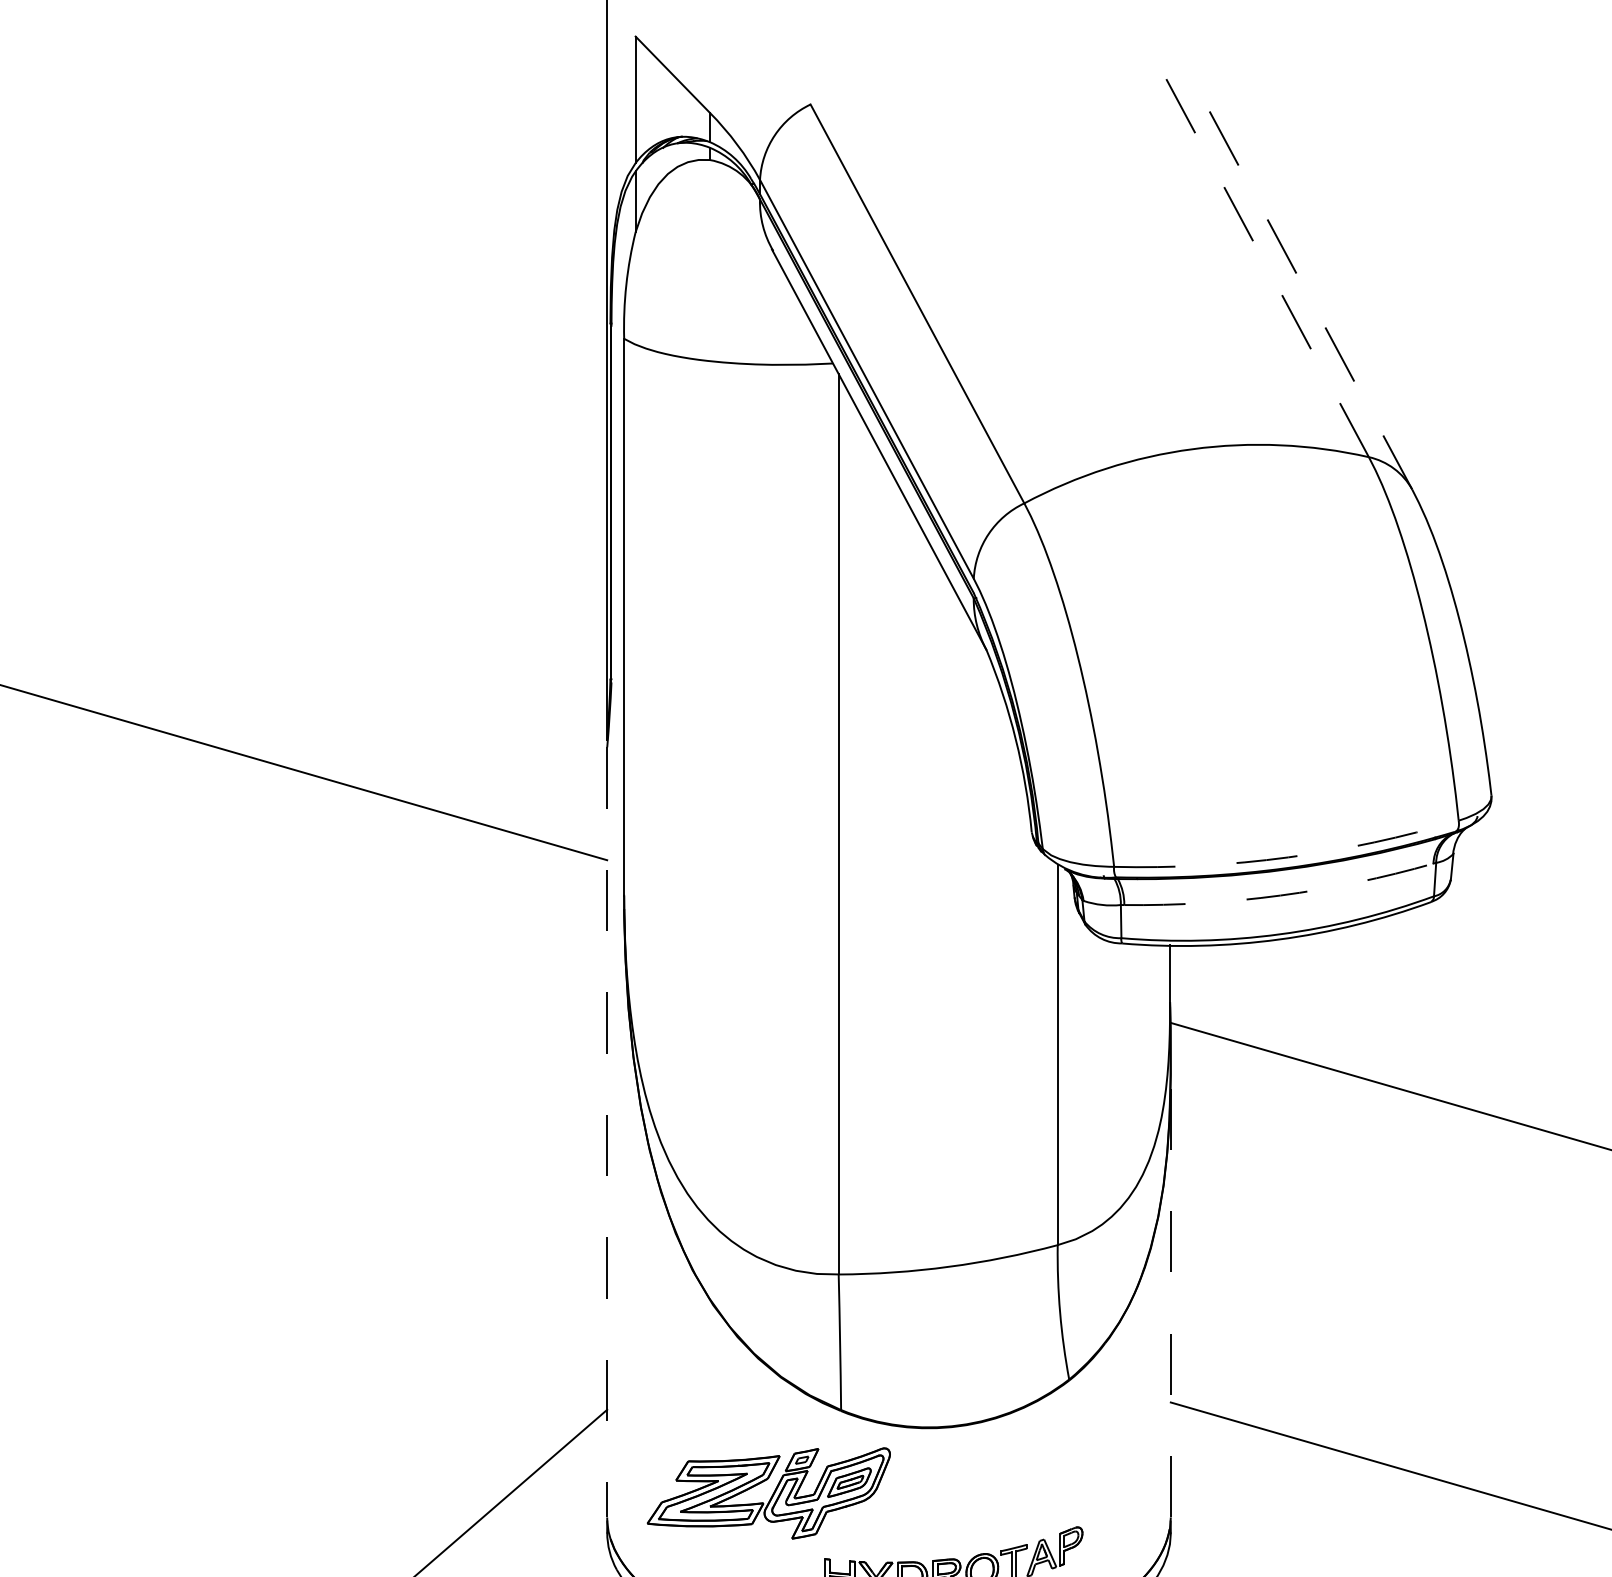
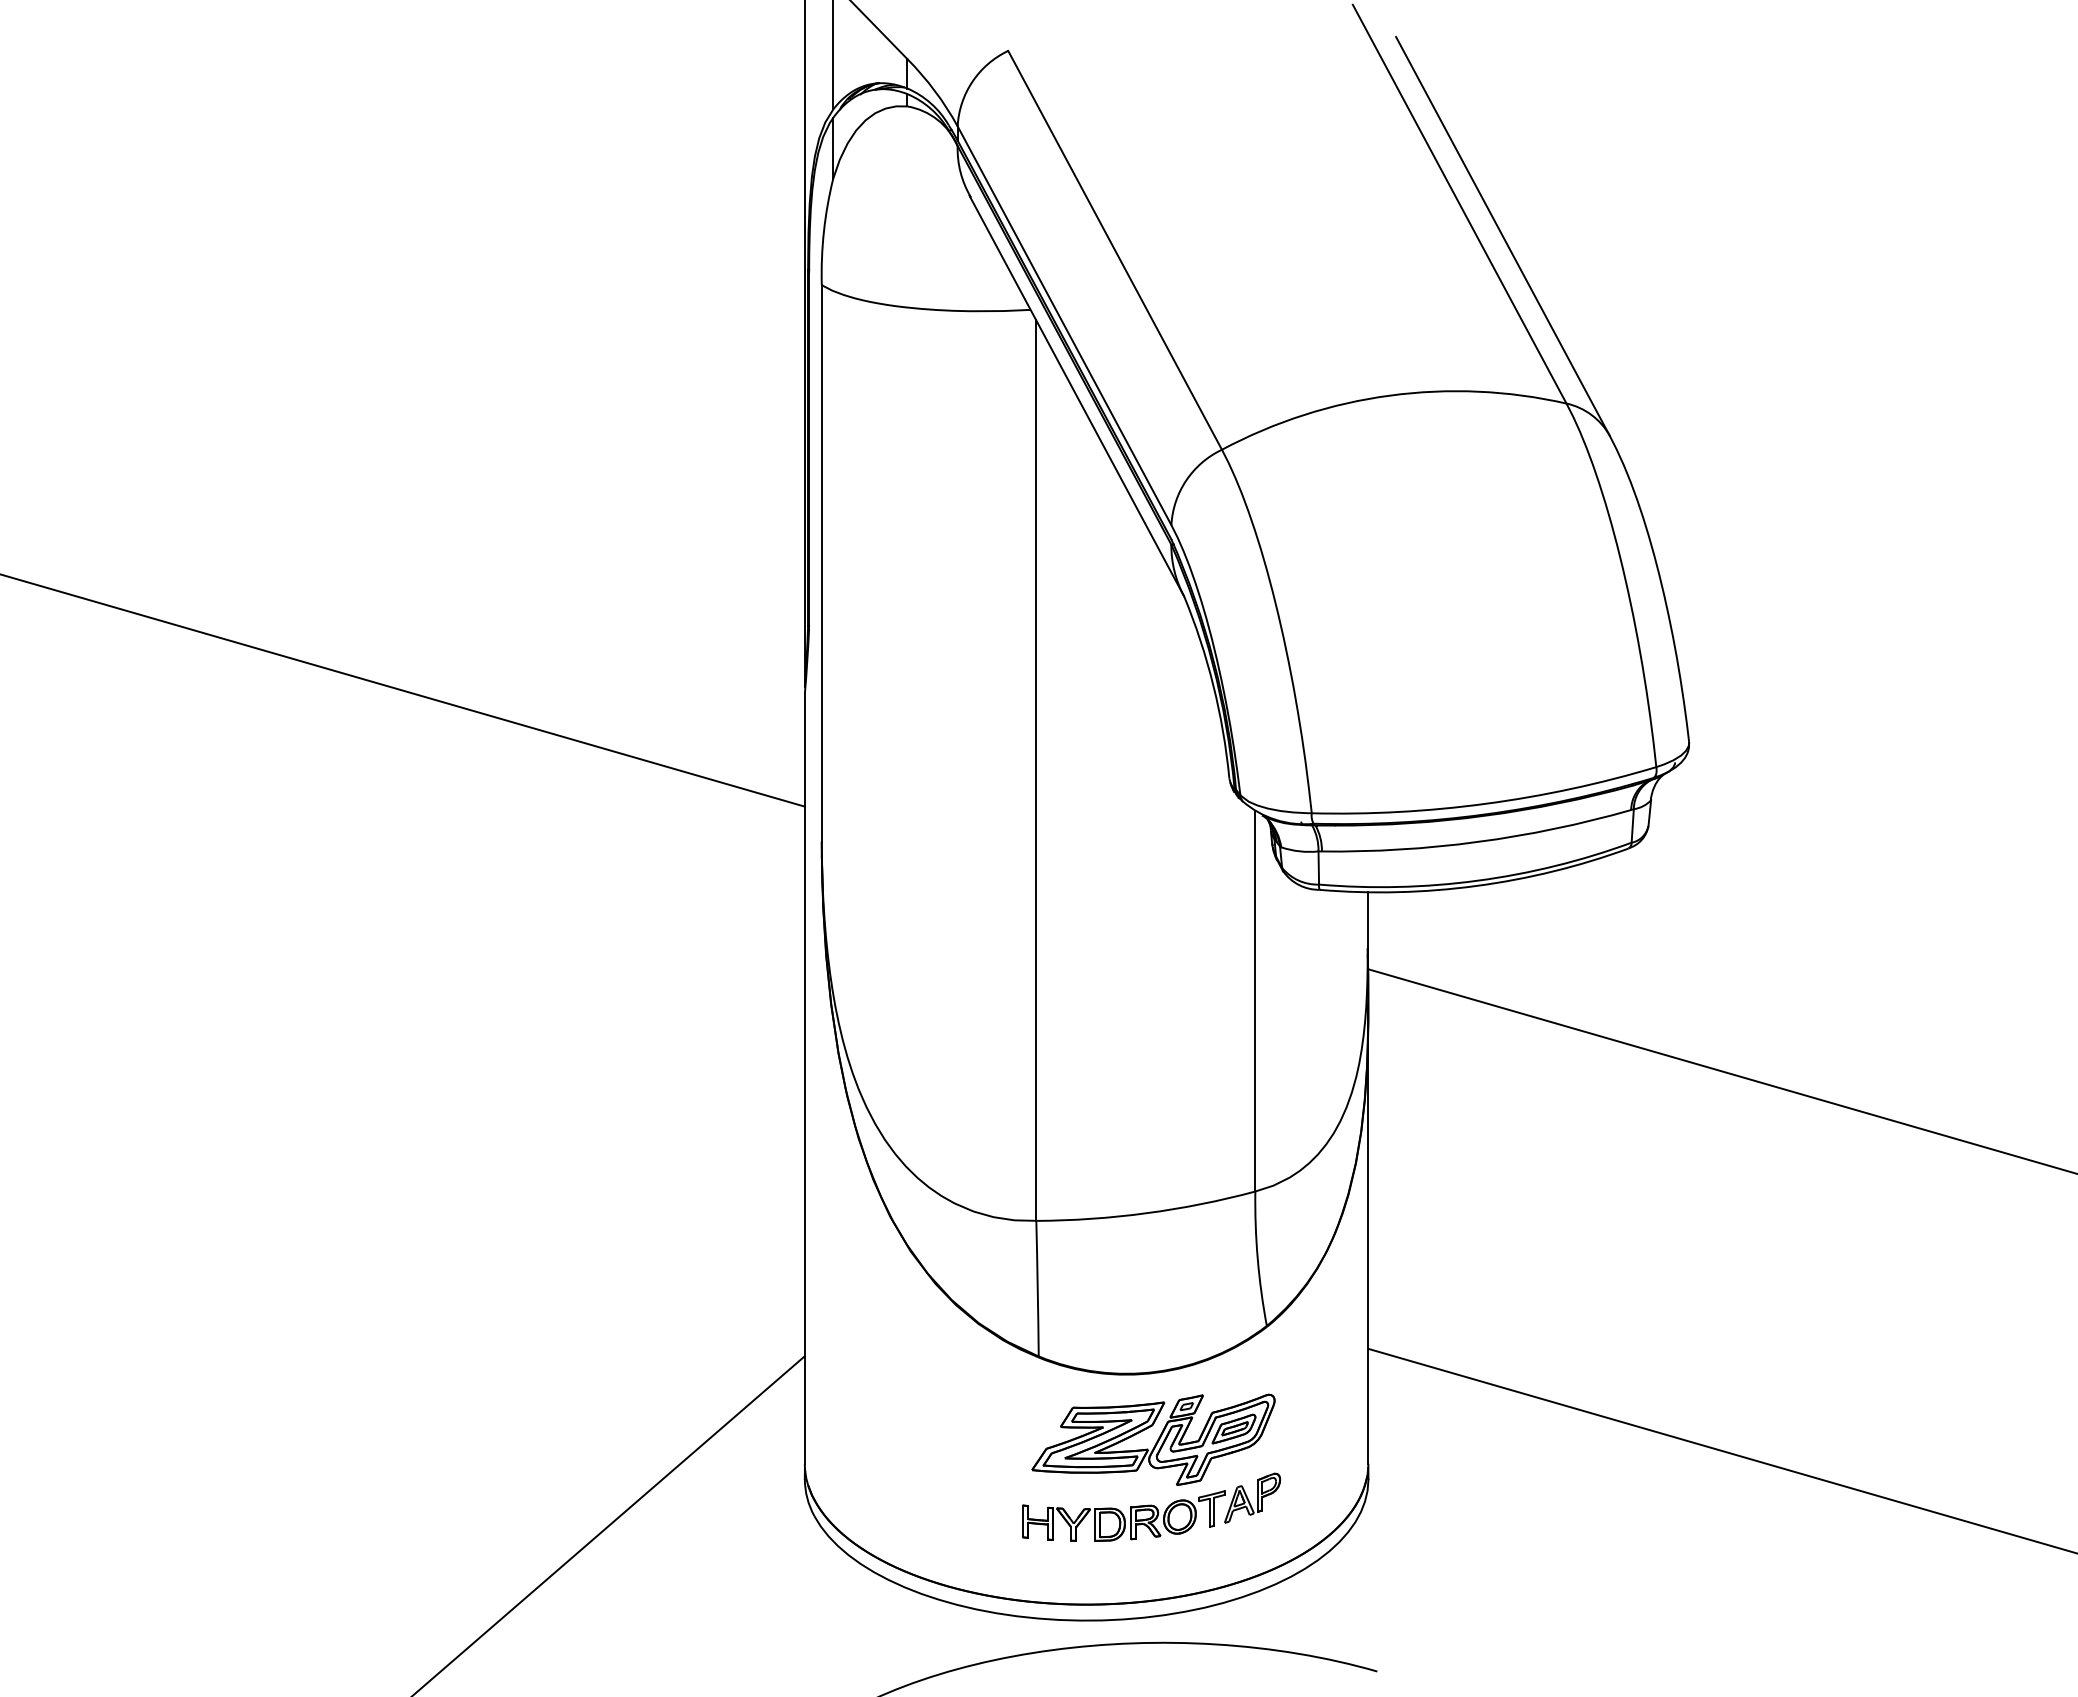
line: (1261, 257) -> (1459, 203), dashed -> solid
line: (1304, 290) -> (1502, 236), dashed -> solid
arc: (1287, 857) -> (1485, 803), dashed -> solid
arc: (1280, 895) -> (1478, 841), dashed -> solid
line: (606, 1133) -> (804, 1079), dashed -> solid
line: (1170, 1287) -> (1368, 1233), dashed -> solid
part: (768, 1493) -> (1153, 1439), moved

